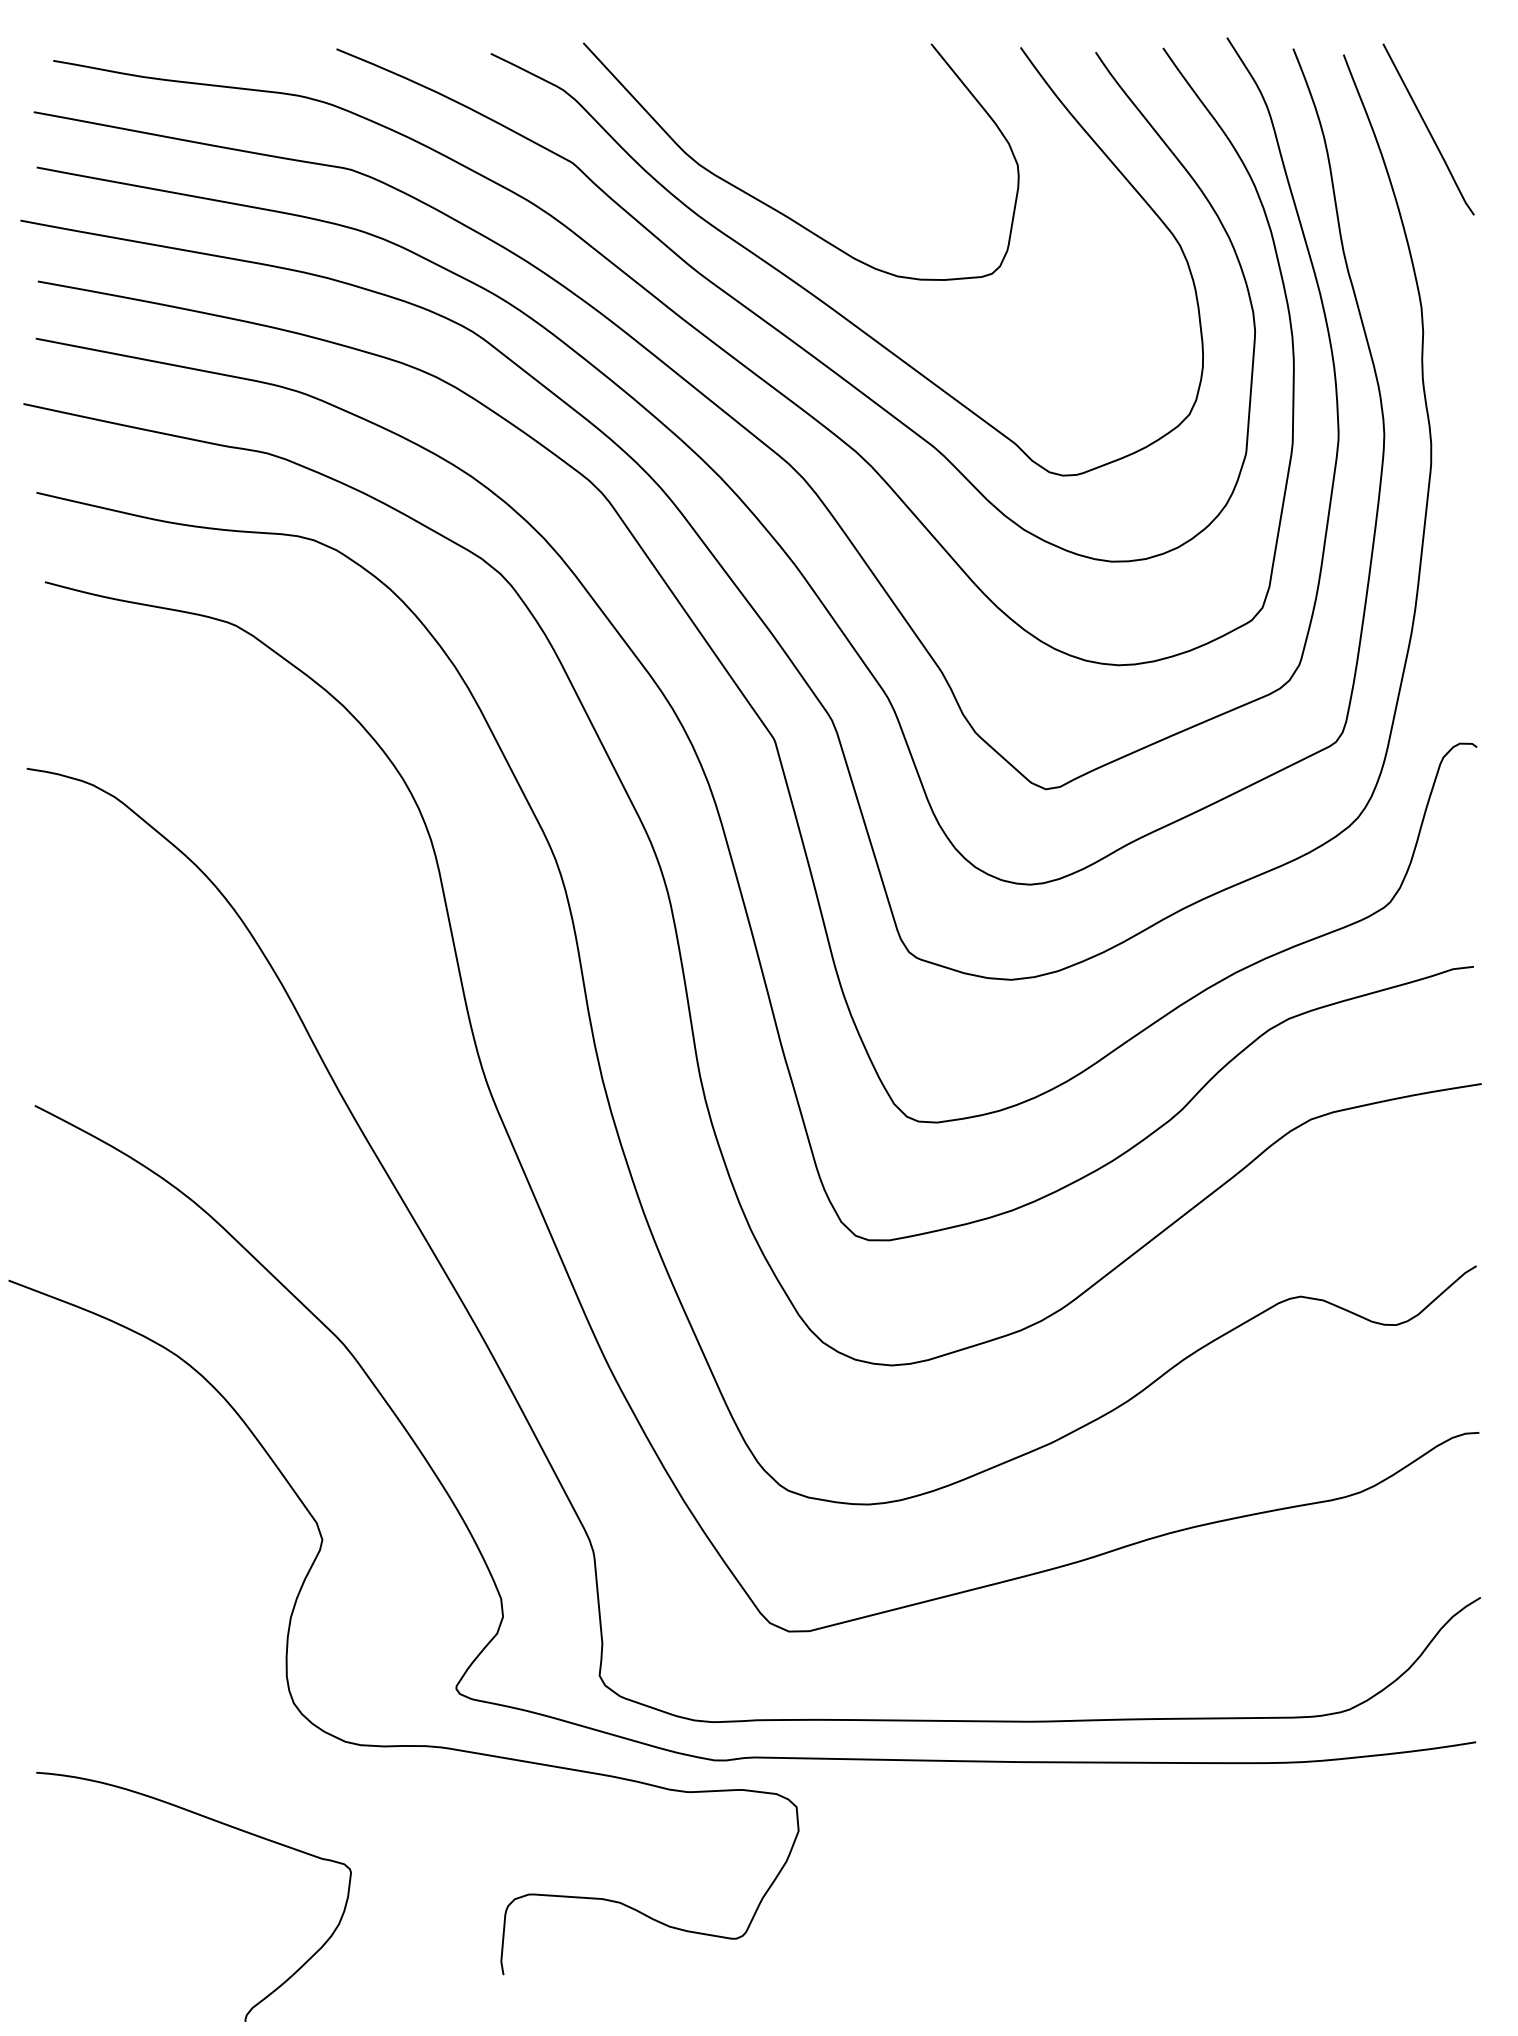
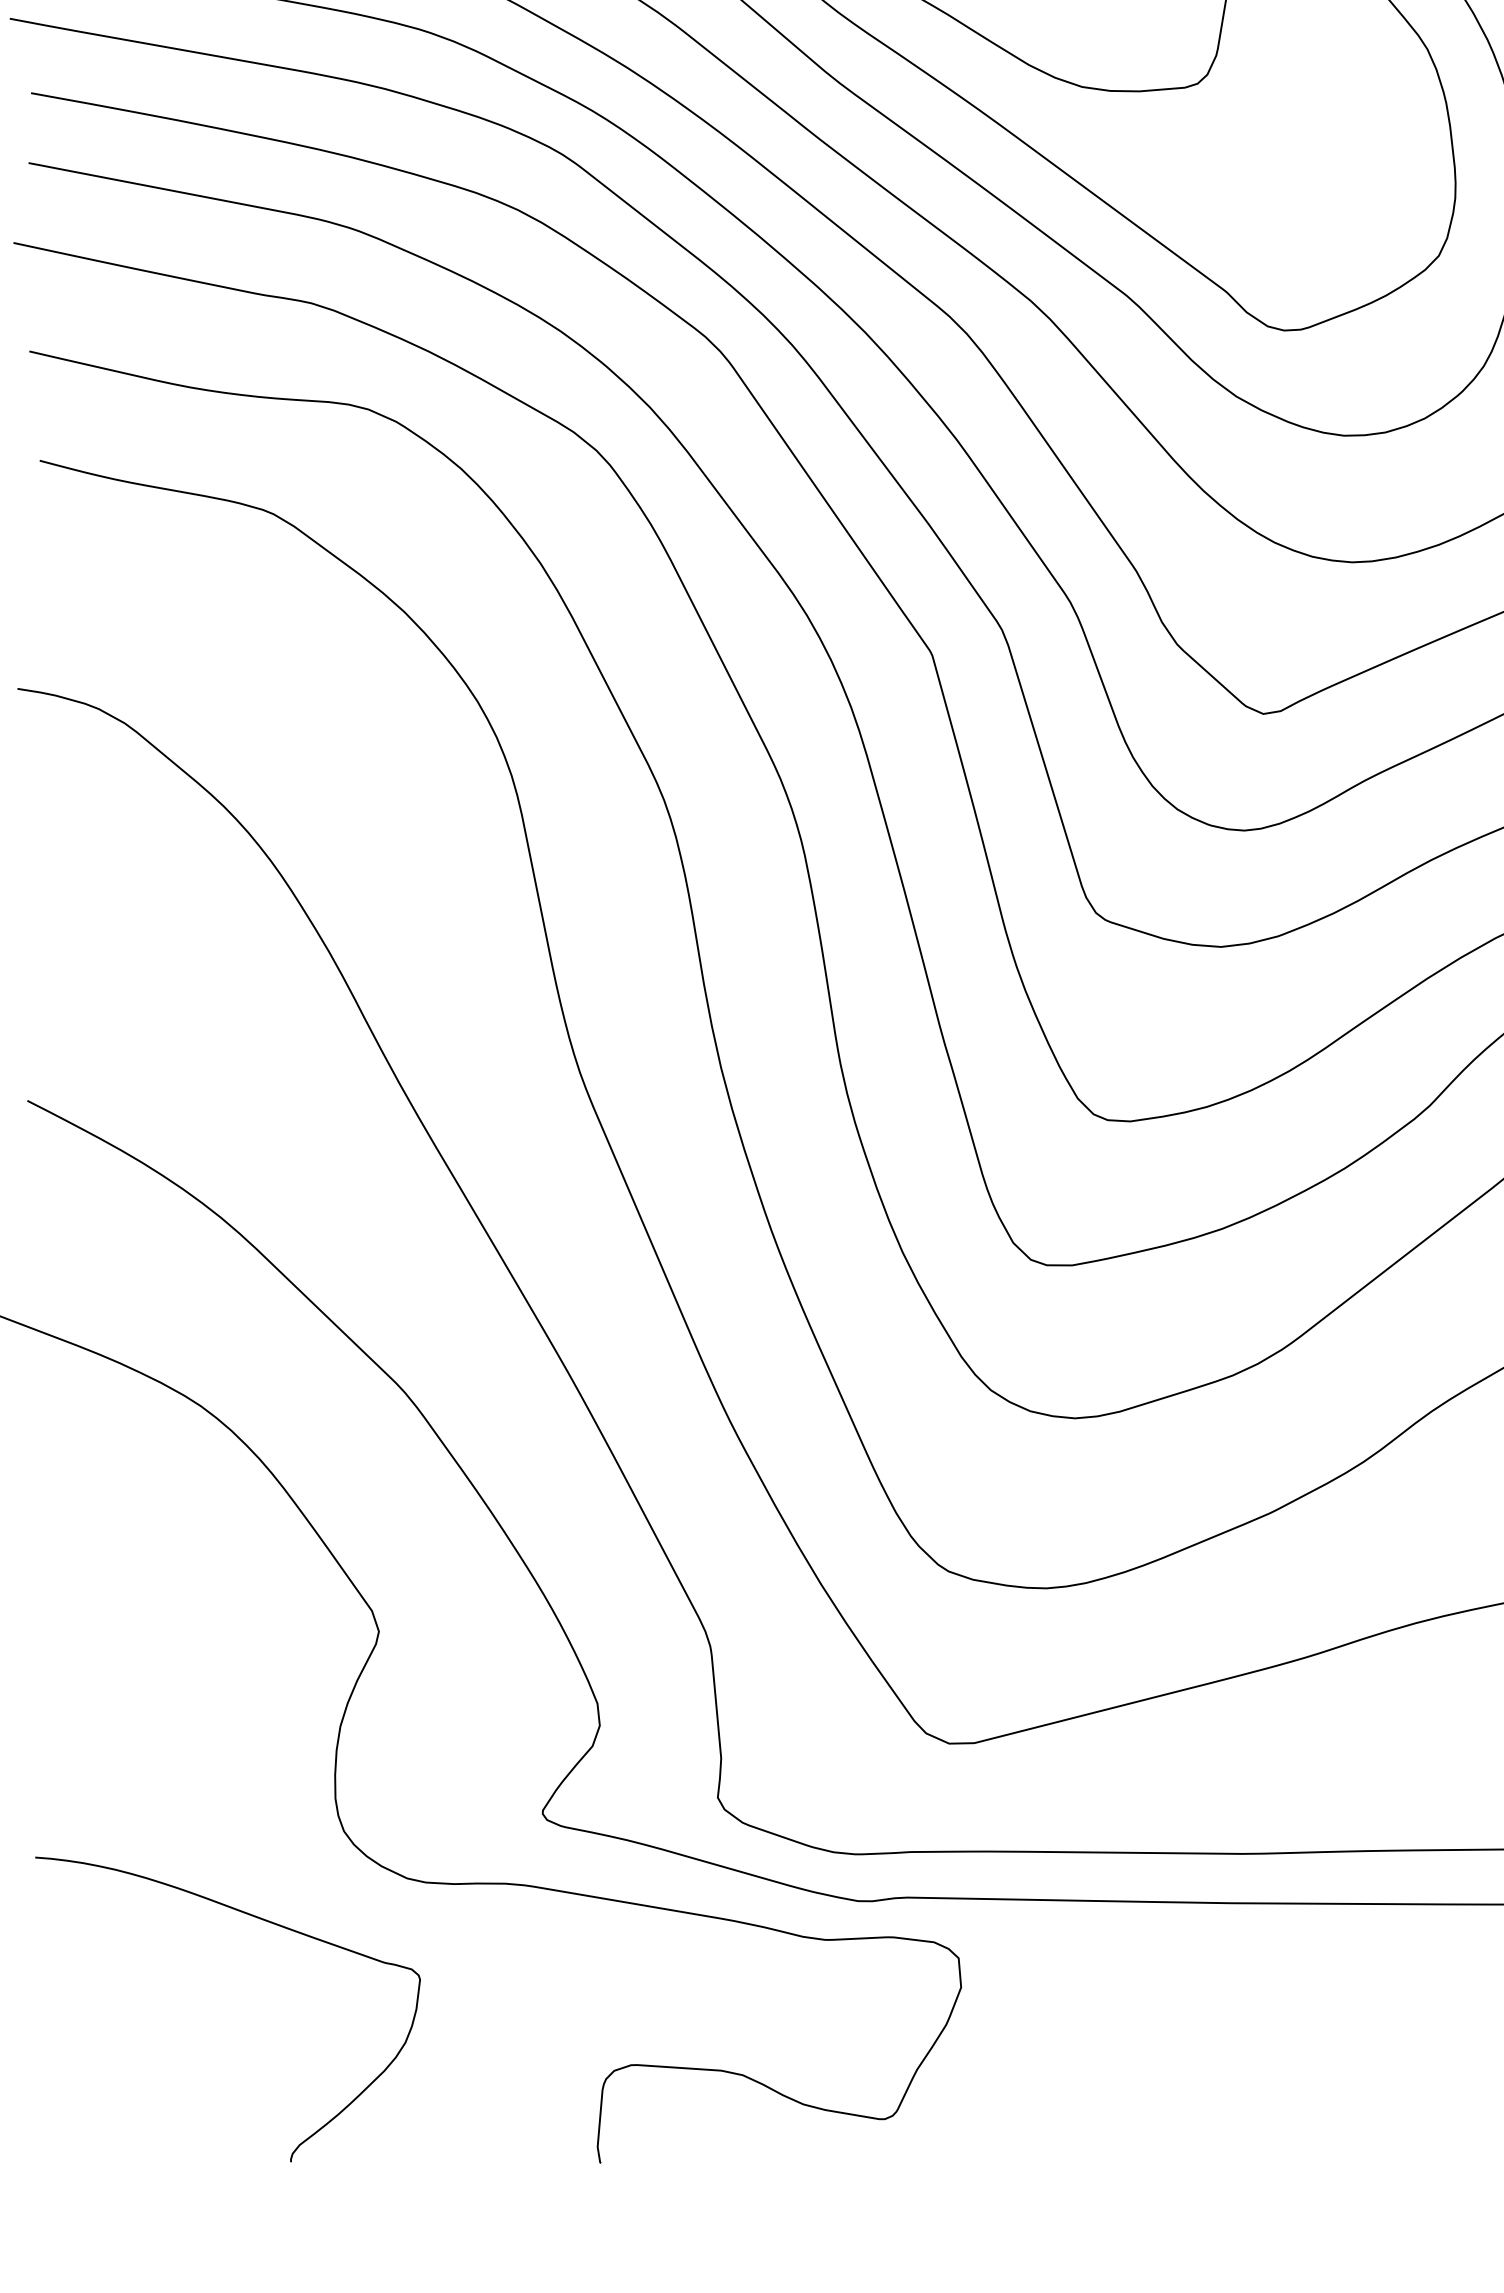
curve: (219, 1823) -> (259, 1919), moved

